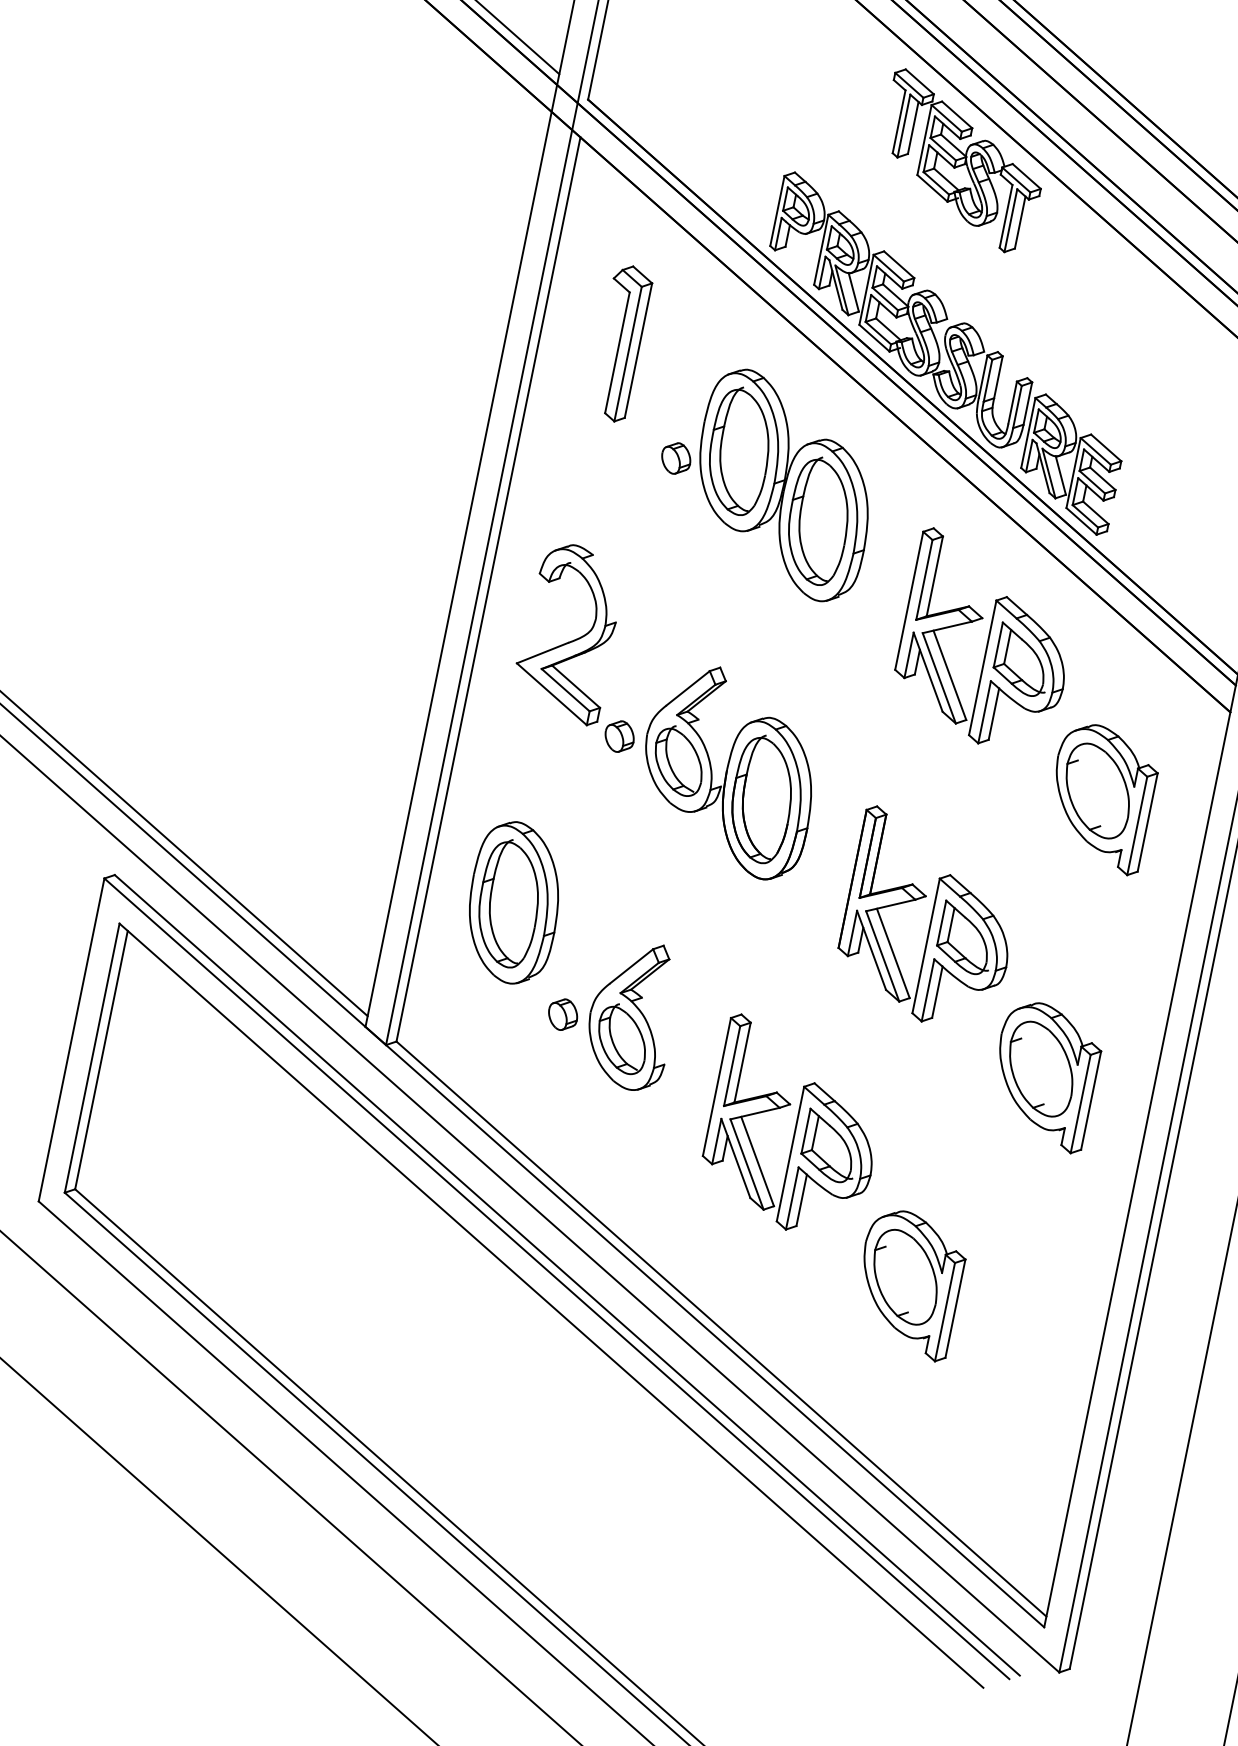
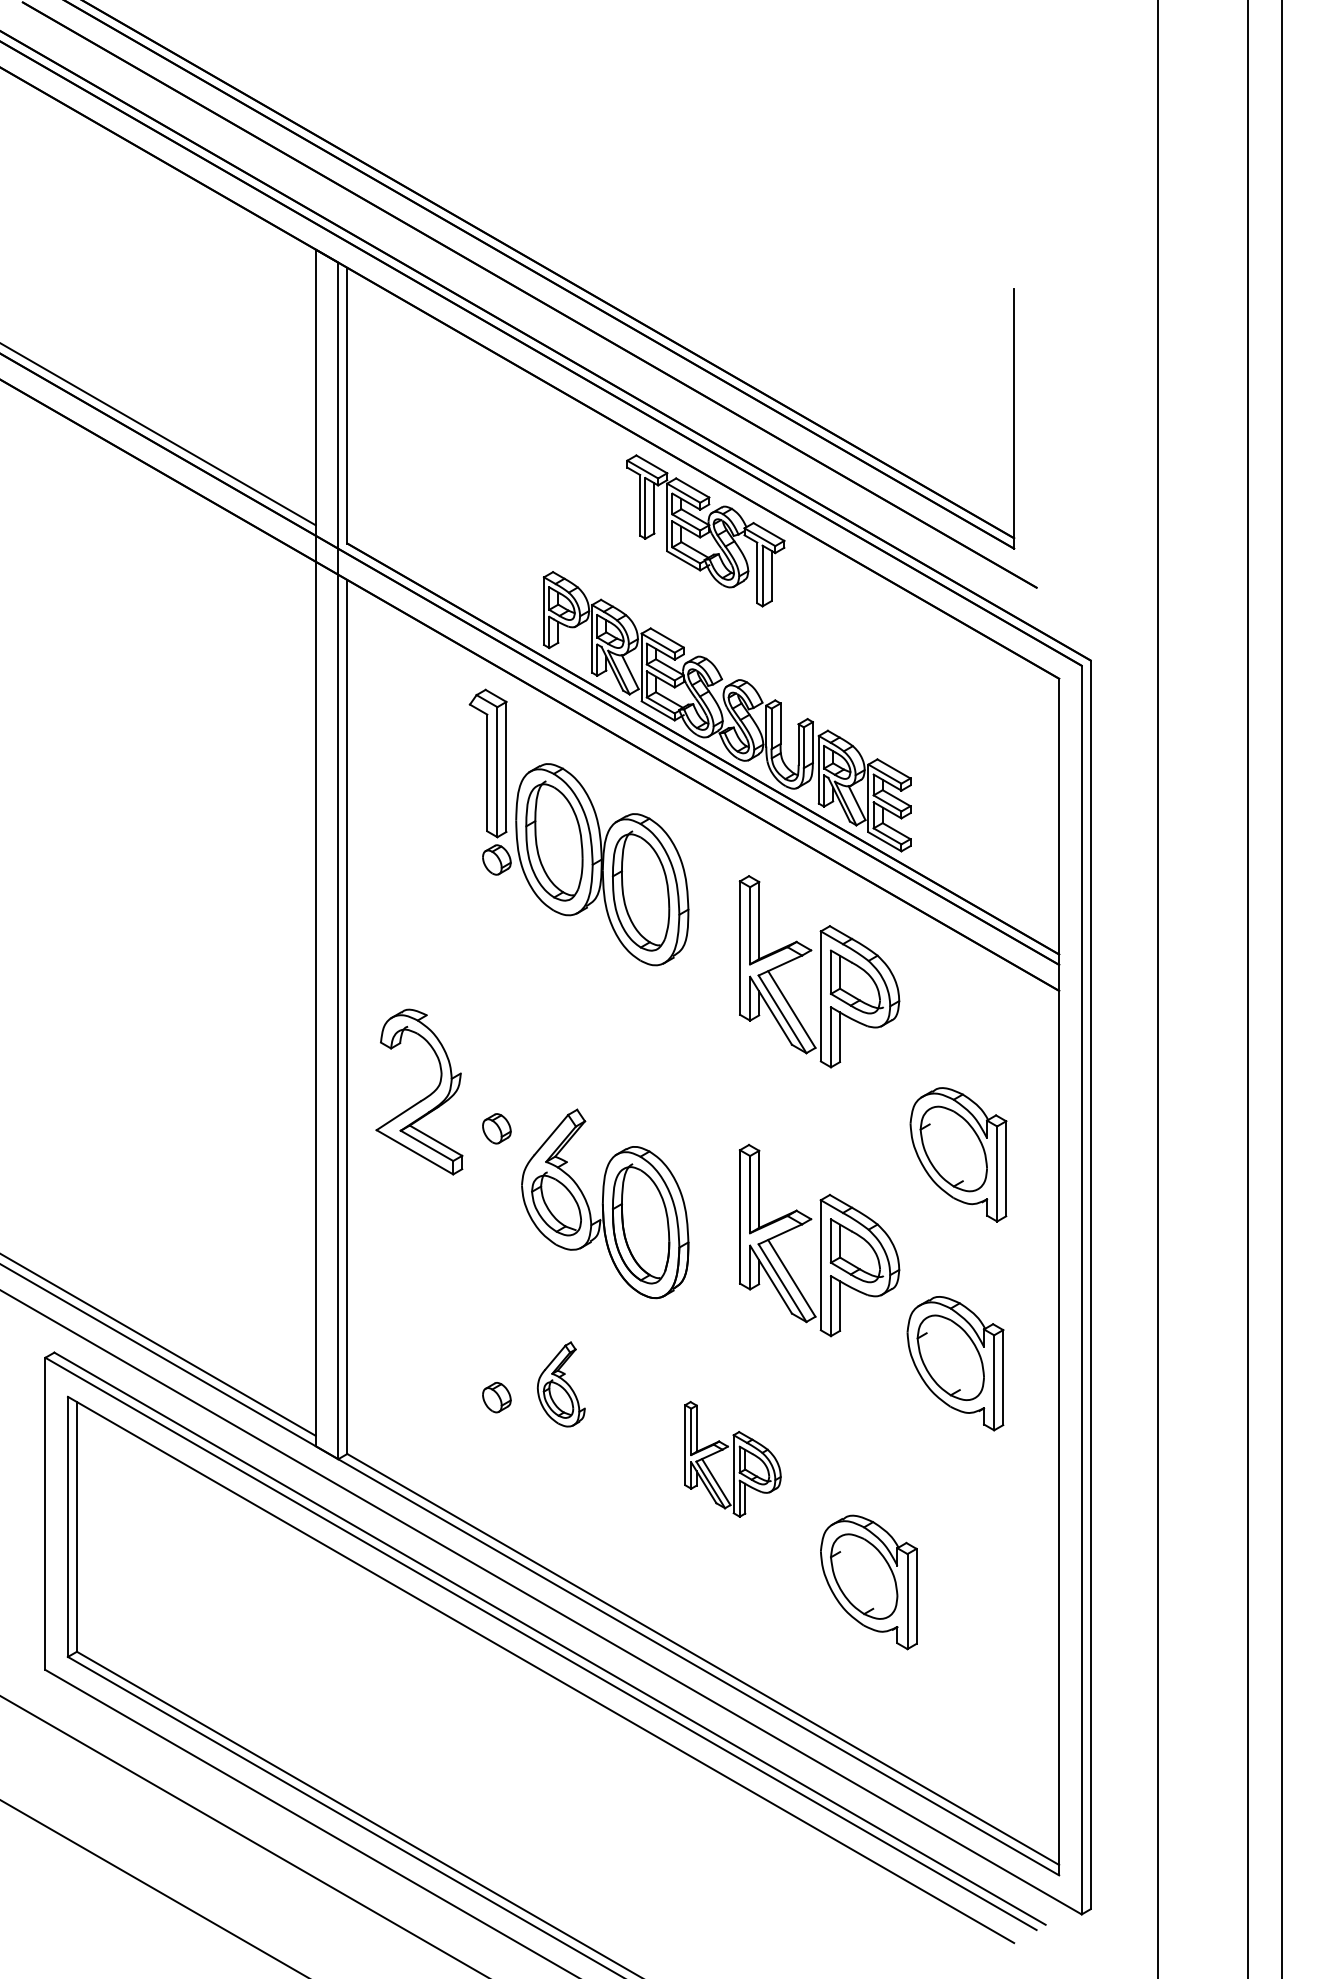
part: (619, 343) -> (487, 763), moved
part: (573, 639) -> (424, 1097), moved
part: (729, 770) -> (605, 1203), moved
part: (1101, 797) -> (958, 1154), moved
part: (514, 902) -> (430, 1302), removed
part: (632, 1014) -> (561, 1384), size x0.6
part: (793, 1128) -> (732, 1459), size x0.6

